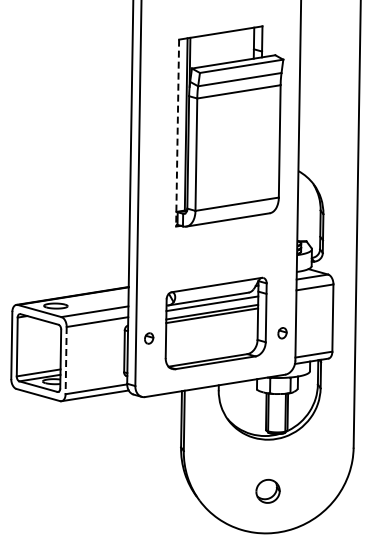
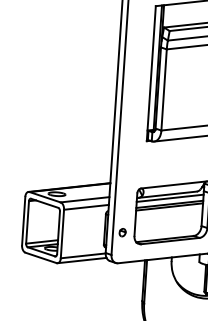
line: (177, 133) -> (151, 73), dashed -> solid
part: (149, 338) -> (122, 232), moved
line: (66, 360) -> (62, 233), dashed -> solid

